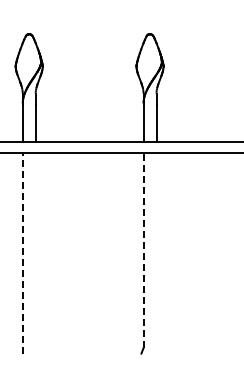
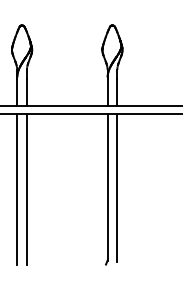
line: (143, 250) -> (107, 187), dashed -> solid
line: (156, 251) -> (117, 188), added
line: (22, 252) -> (17, 188), dashed -> solid
line: (35, 252) -> (26, 188), added

